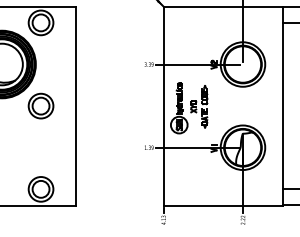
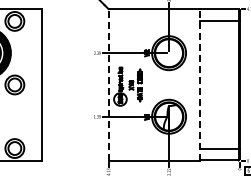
line: (163, 106) -> (108, 85), solid -> dashed
line: (282, 106) -> (199, 85), solid -> dashed

